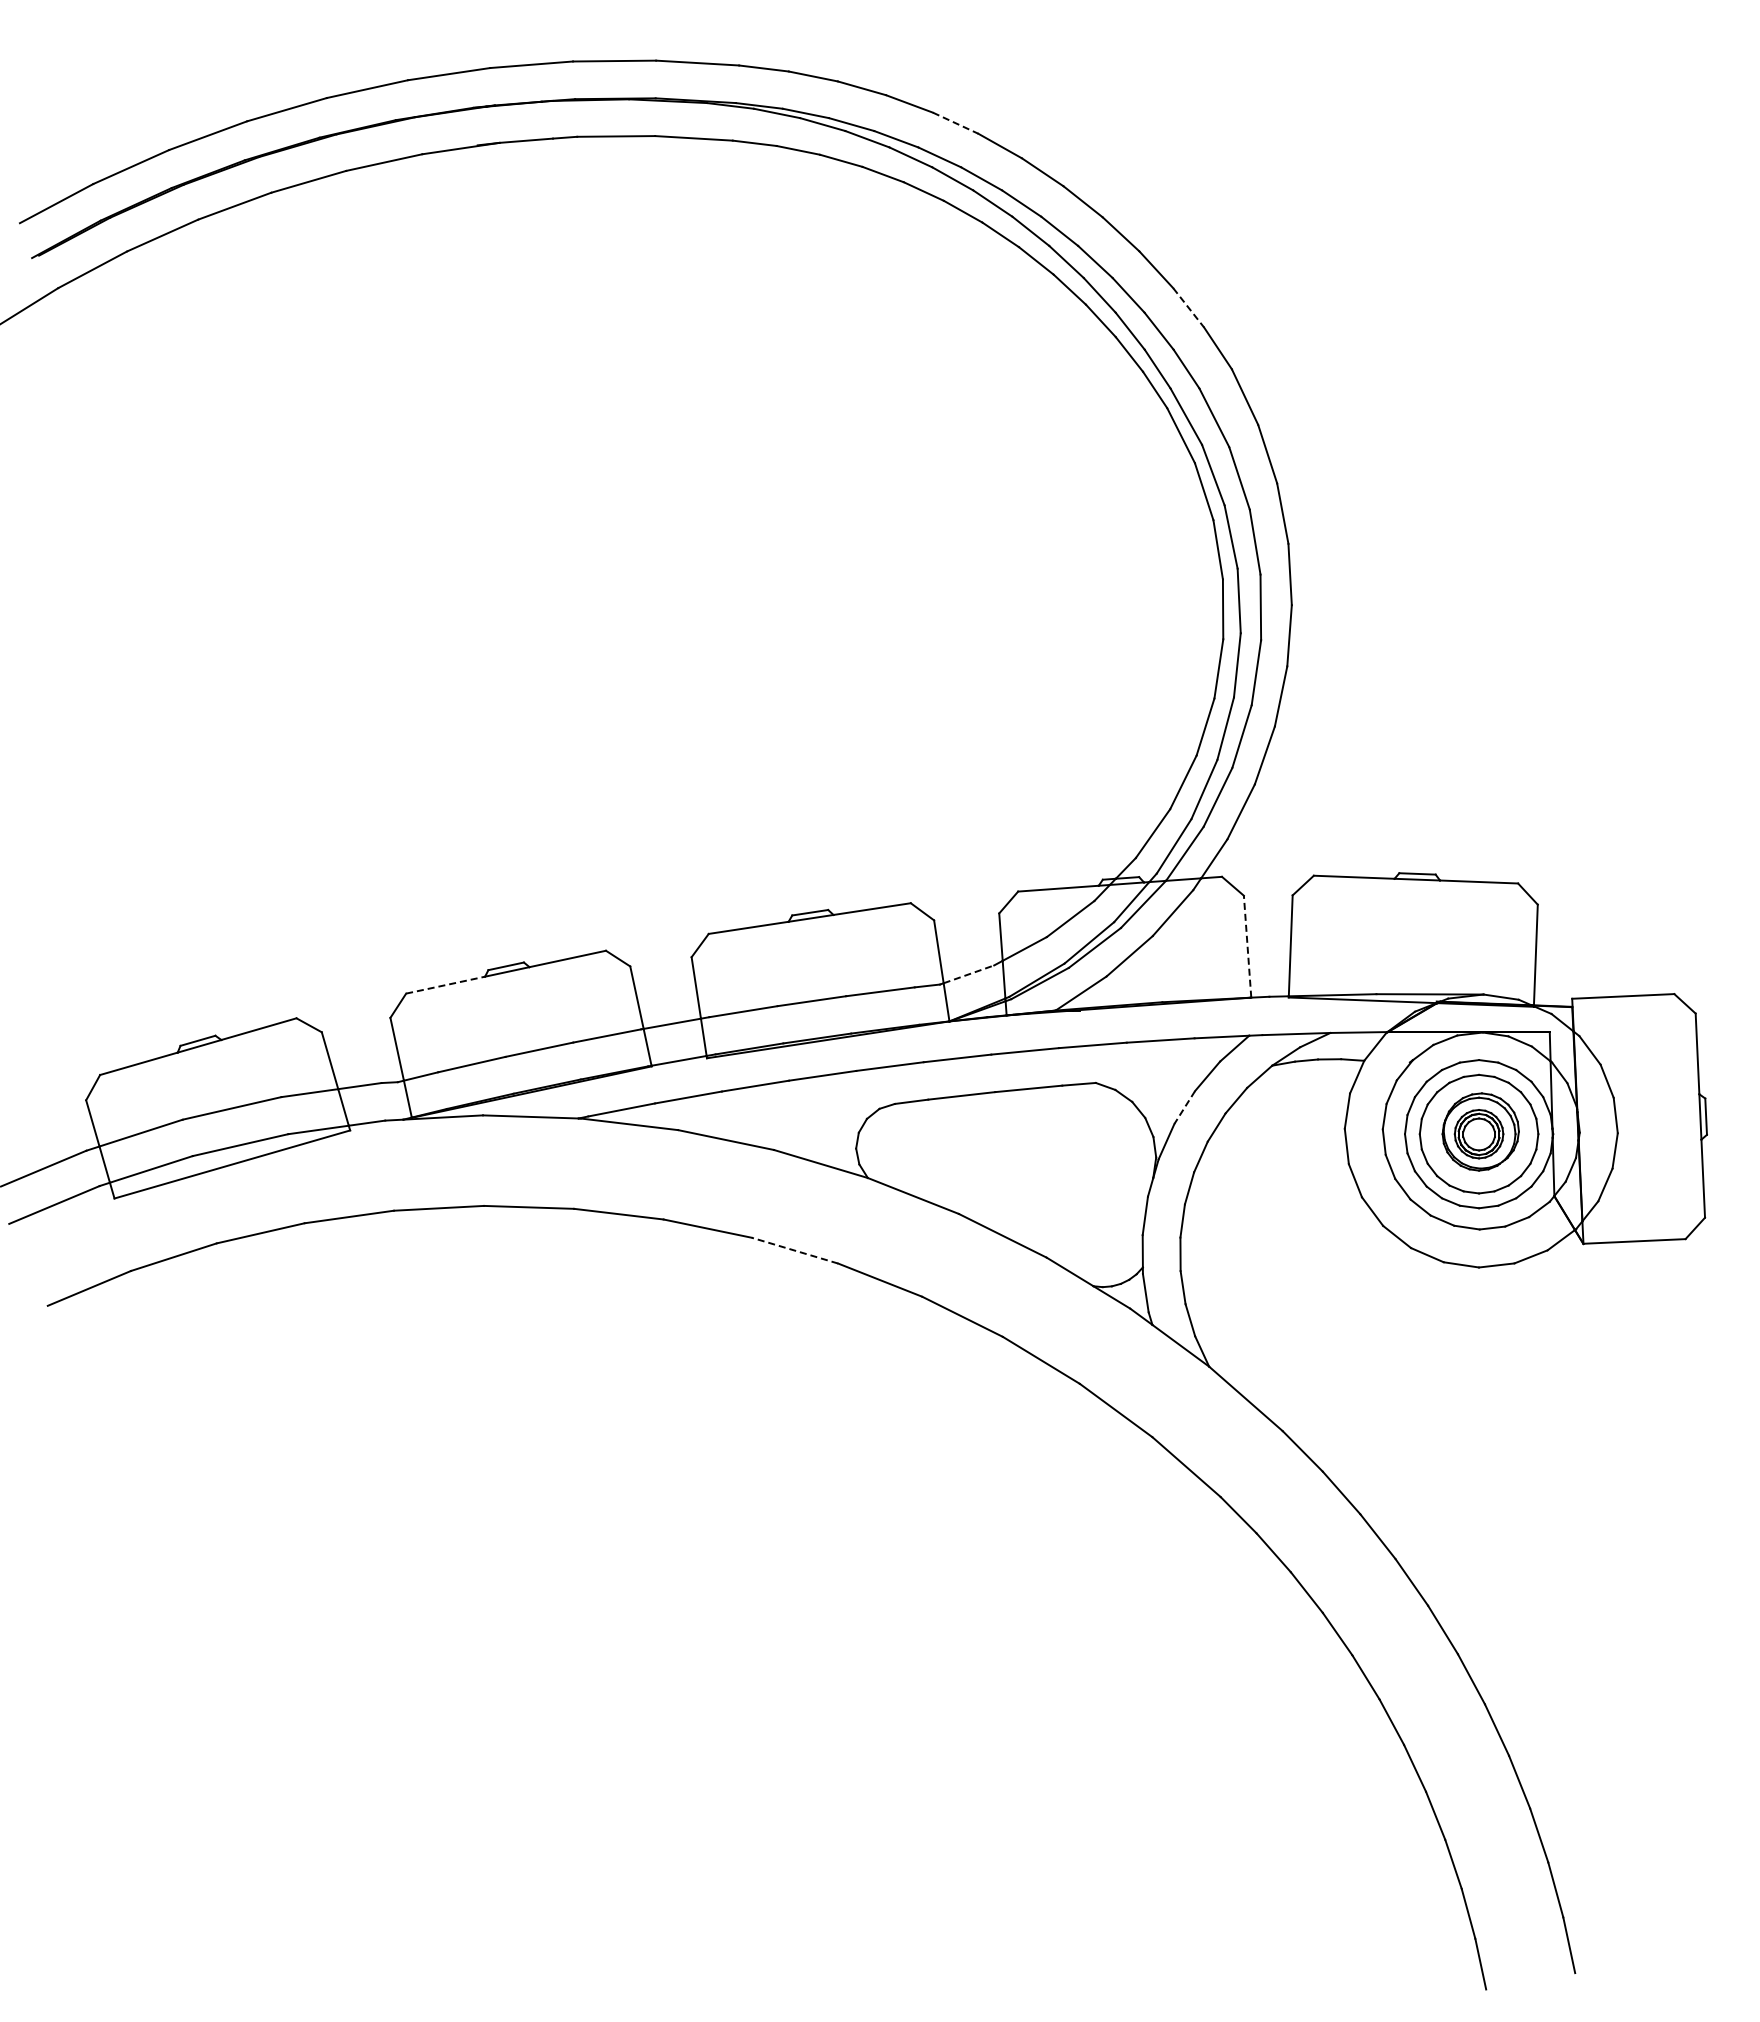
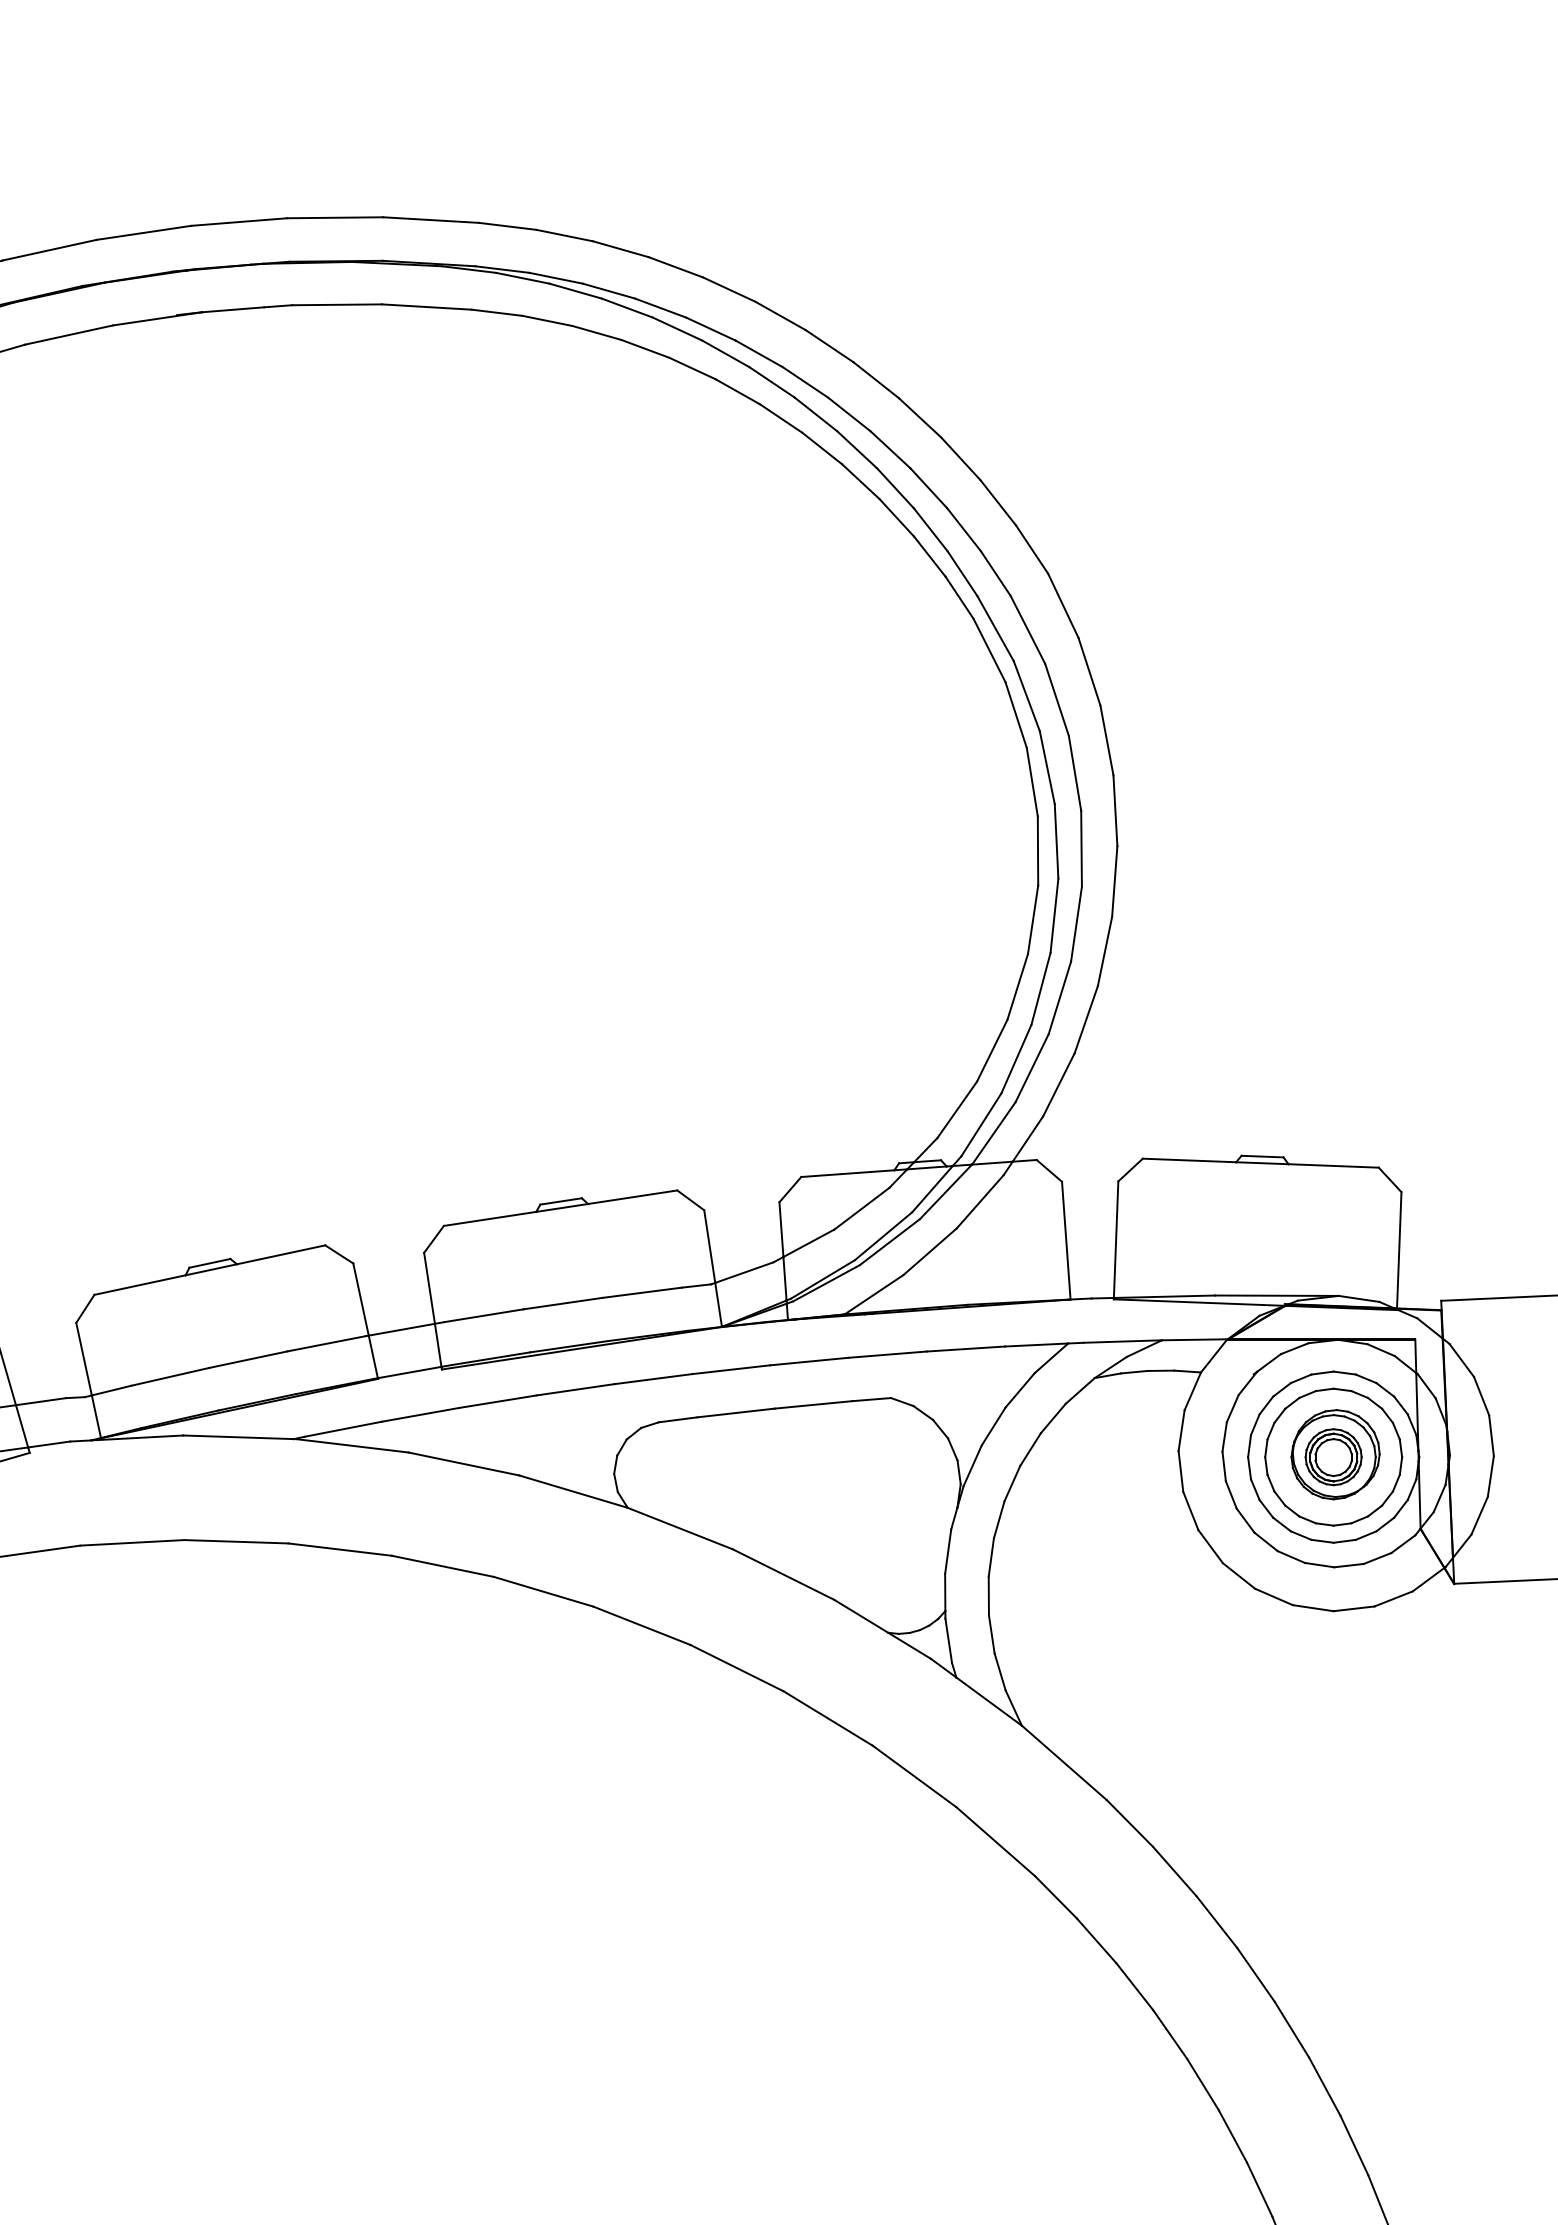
line: (956, 123) -> (730, 289), dashed -> solid
line: (1189, 308) -> (999, 503), dashed -> solid
line: (1247, 946) -> (1066, 1240), dashed -> solid
line: (968, 974) -> (743, 1272), dashed -> solid
line: (446, 985) -> (141, 1285), dashed -> solid
line: (1184, 1107) -> (993, 1426), dashed -> solid
line: (794, 1250) -> (542, 1591), dashed -> solid

